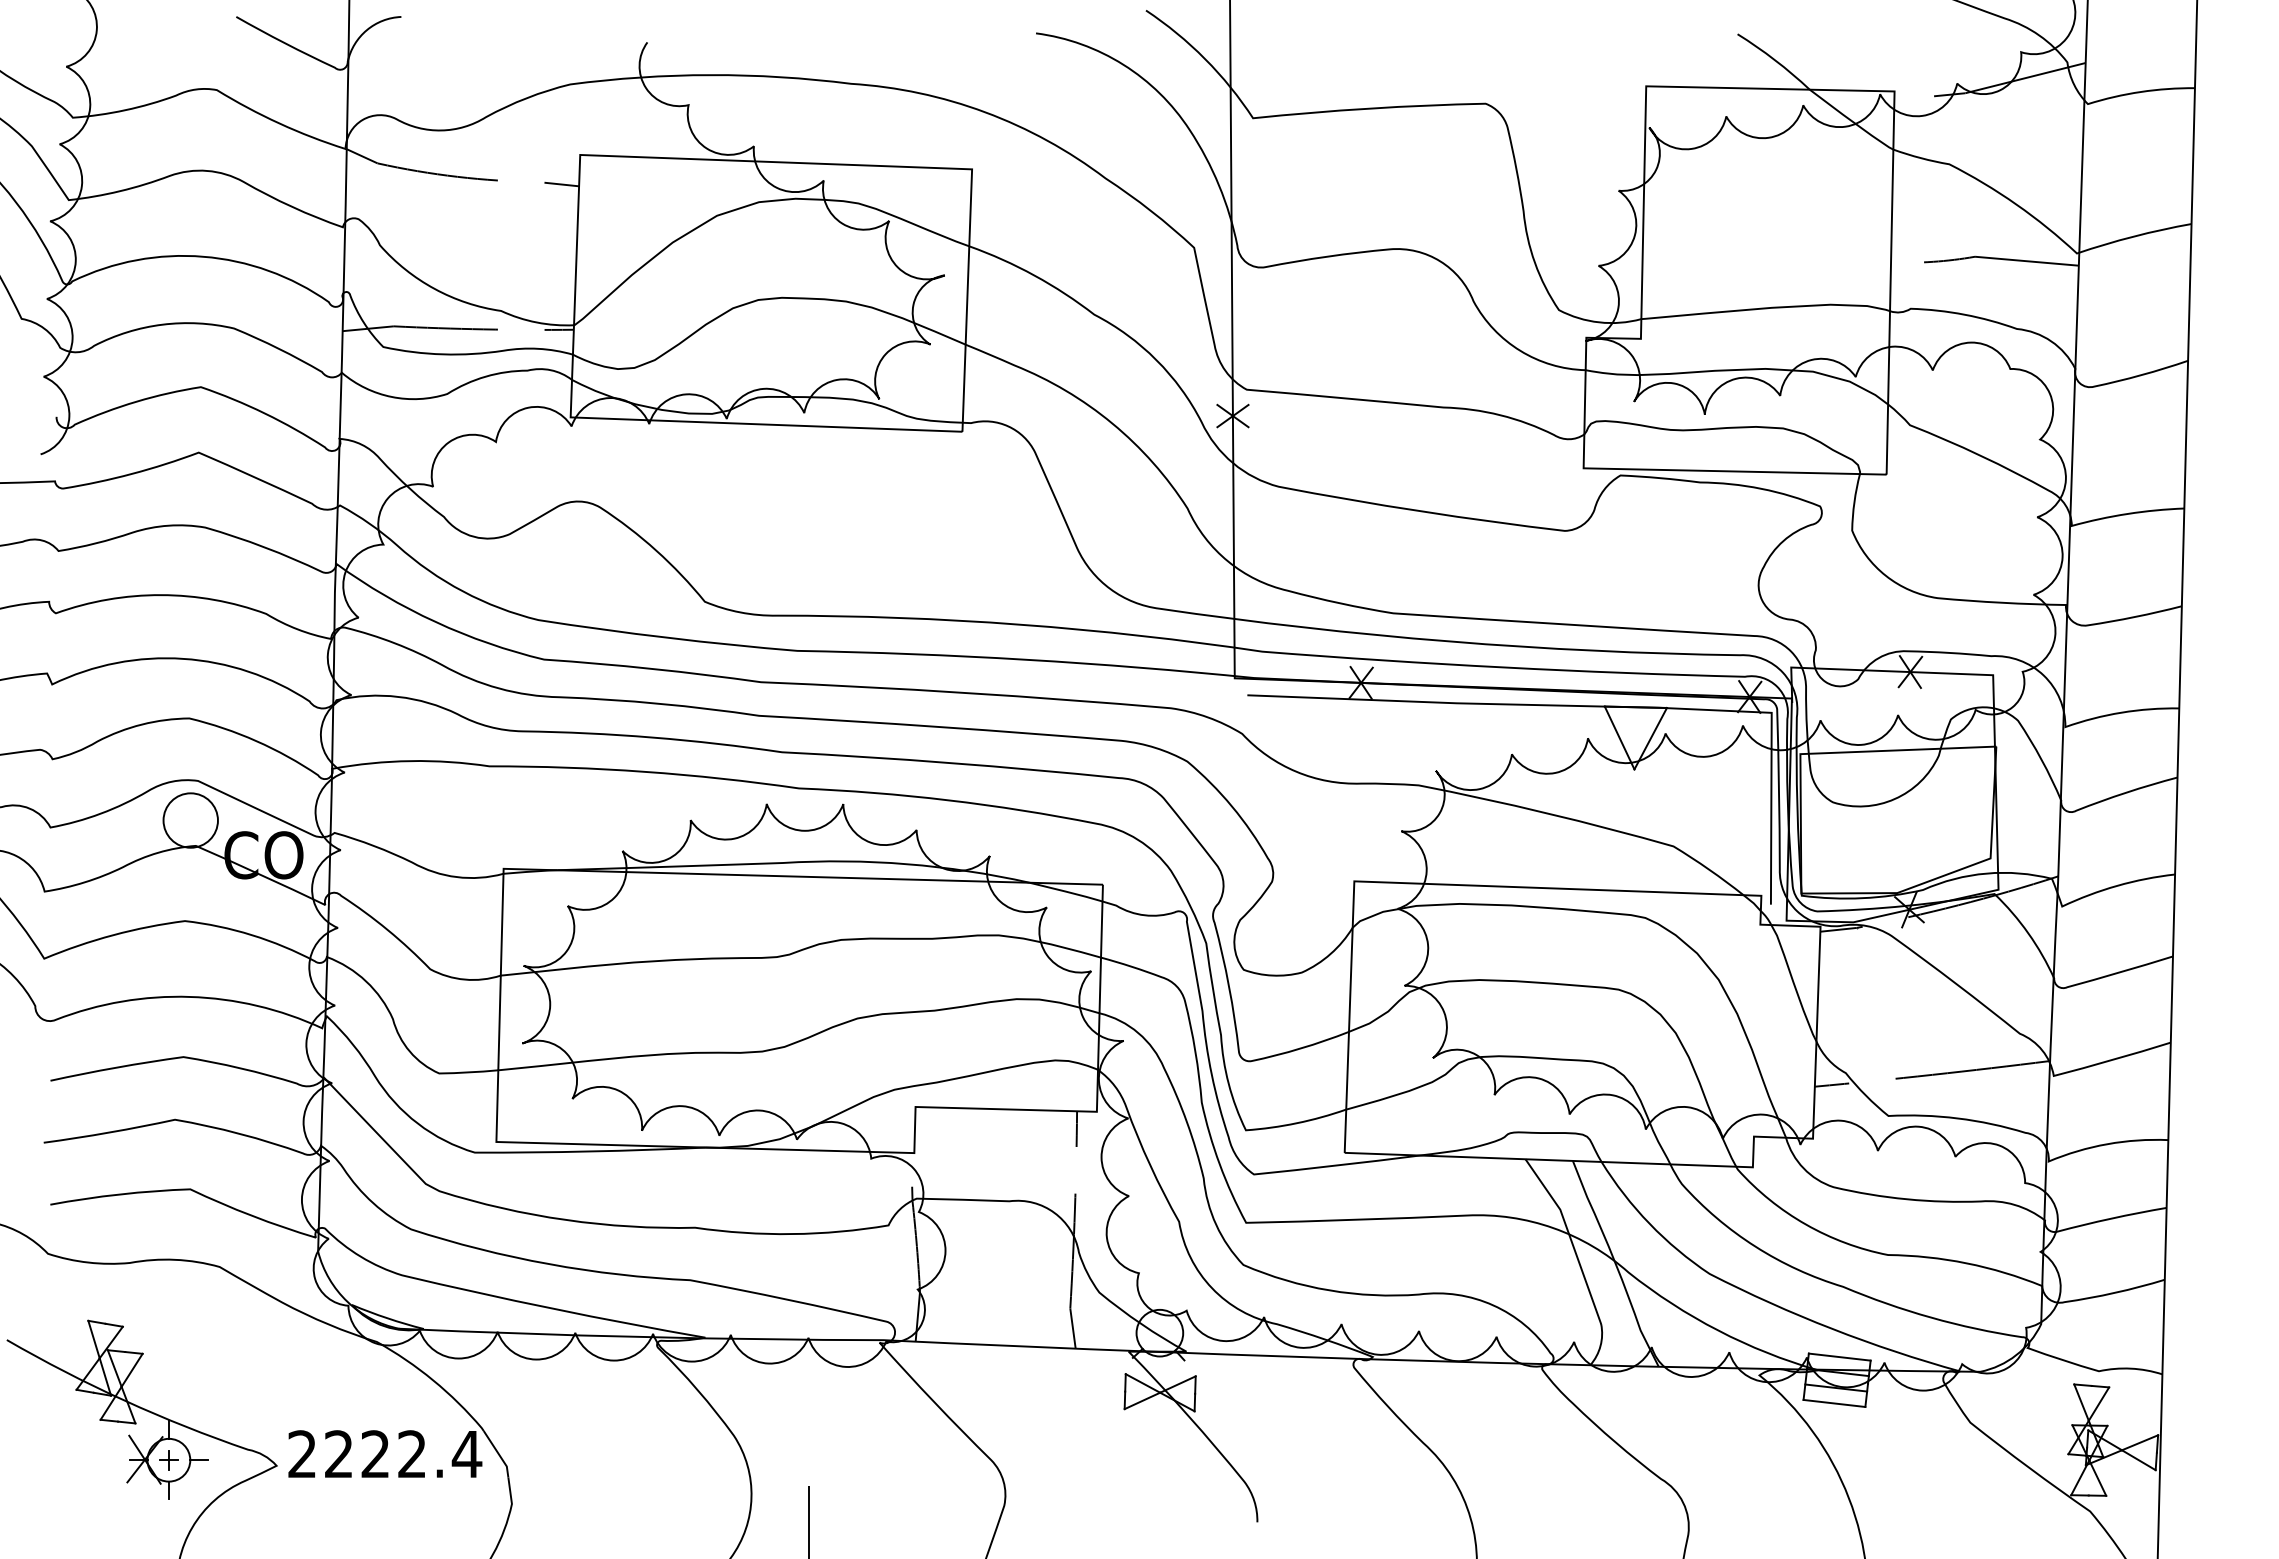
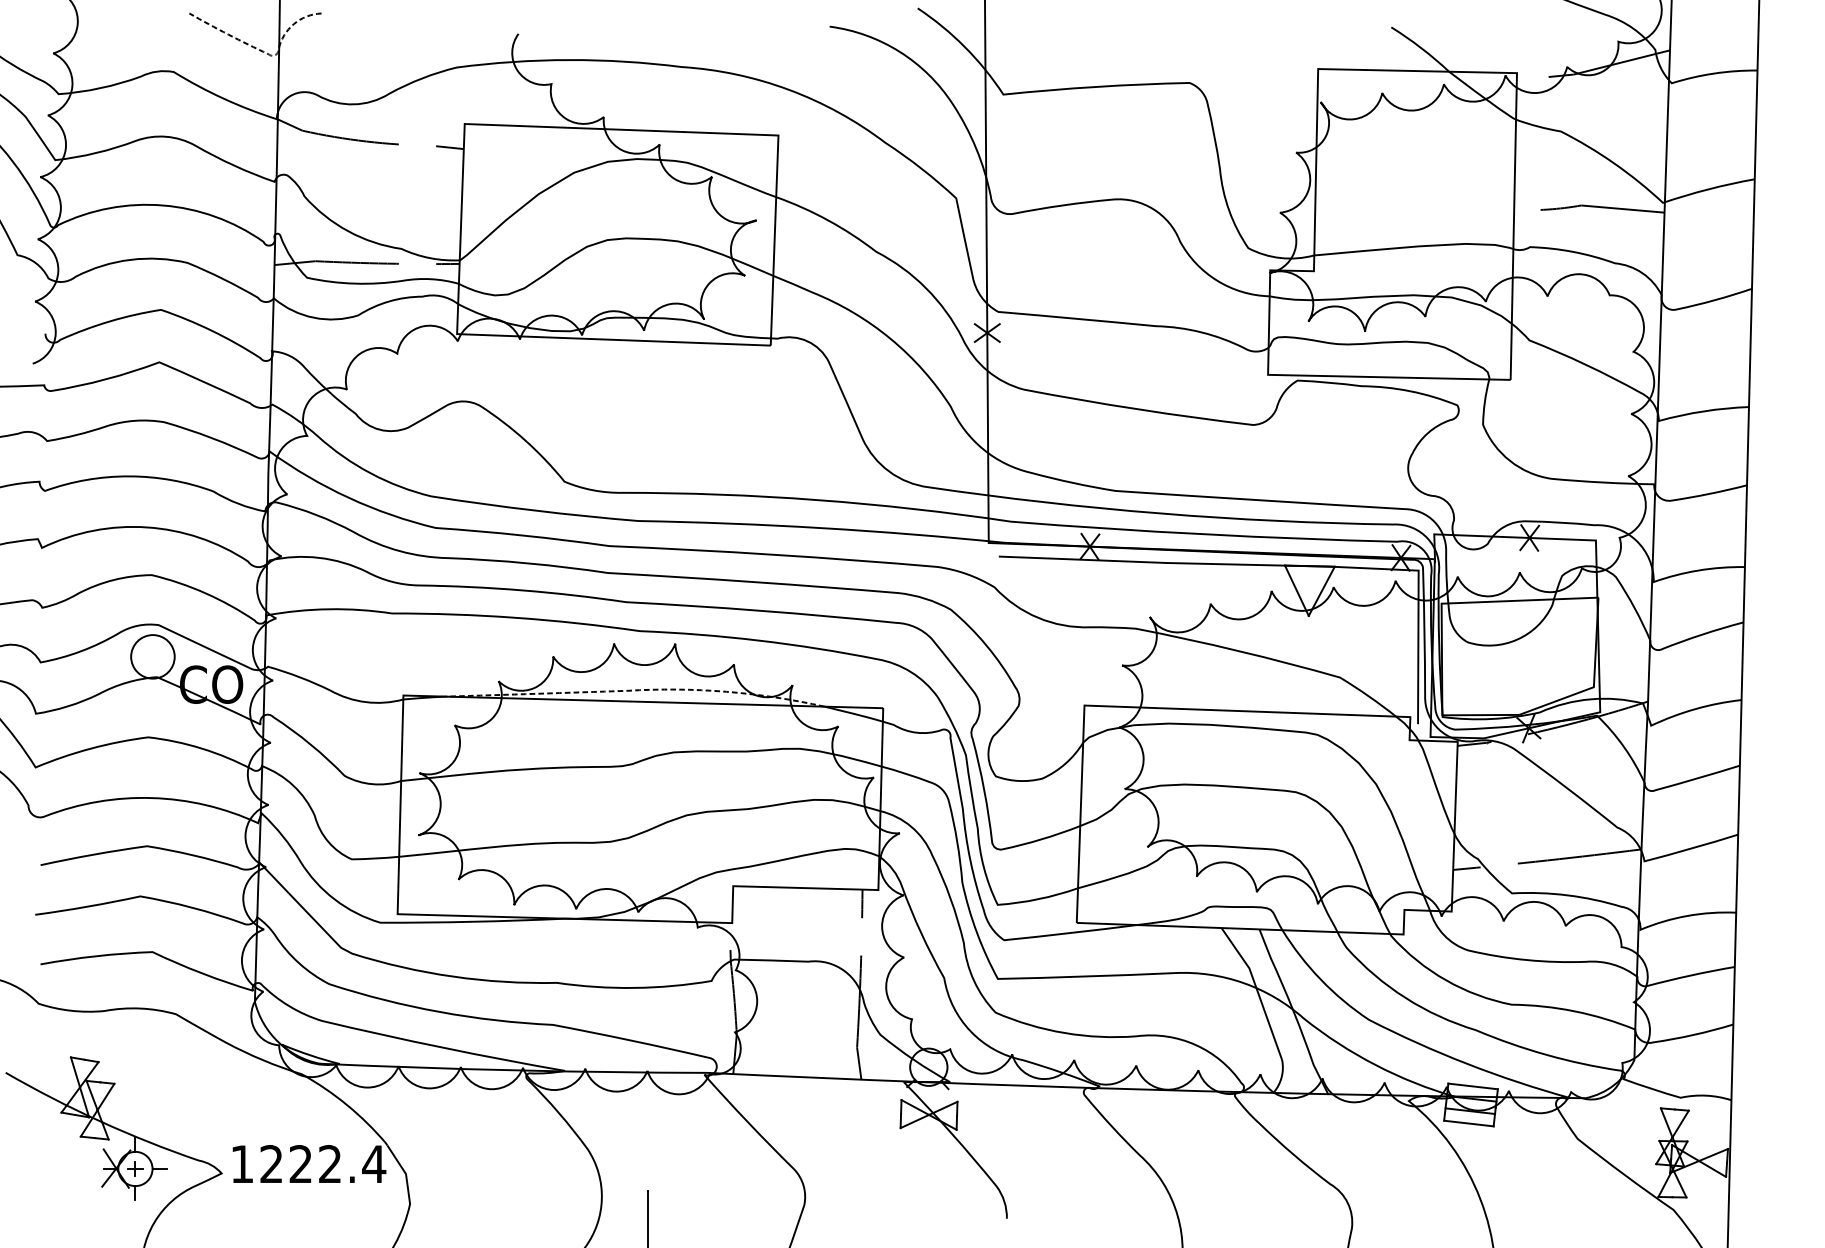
line: (337, 69) -> (270, 55), solid -> dashed
line: (797, 862) -> (638, 690), solid -> dashed
text: (301, 1453) -> (241, 1163), 2222.4 -> 1222.4

